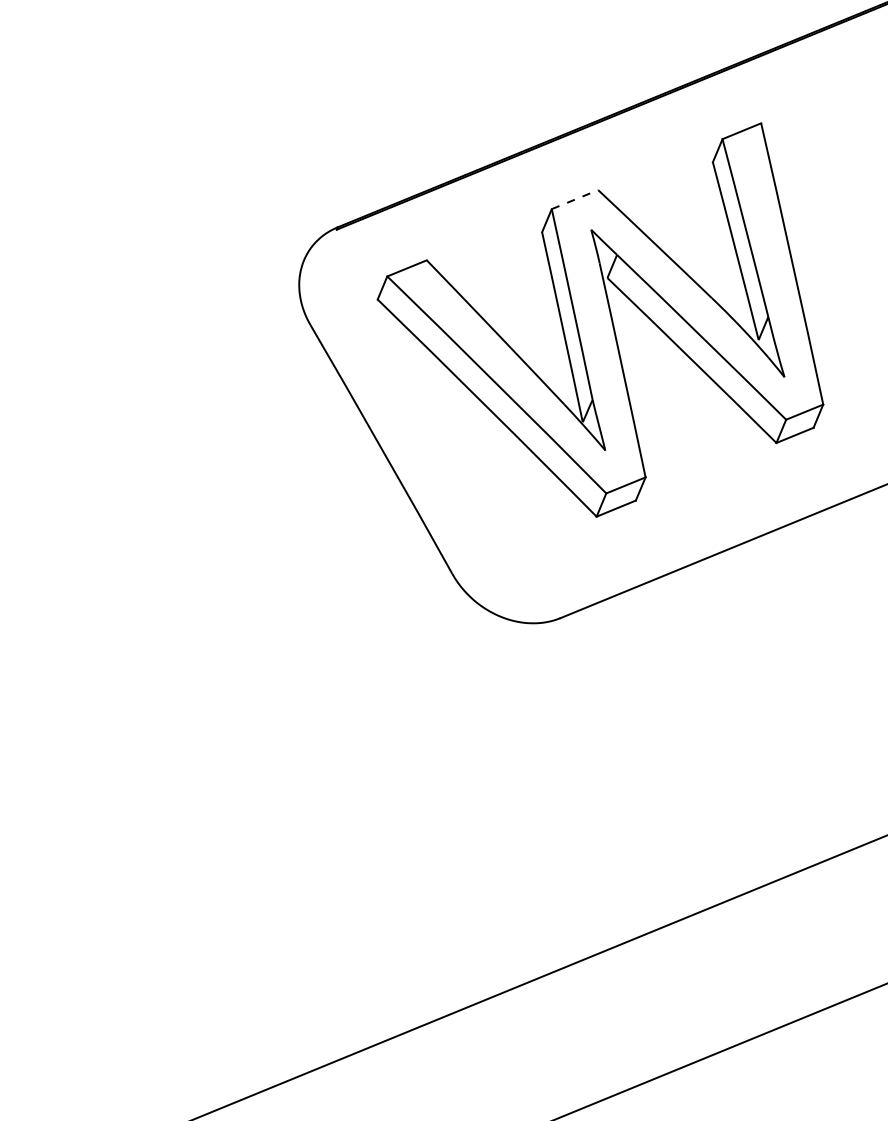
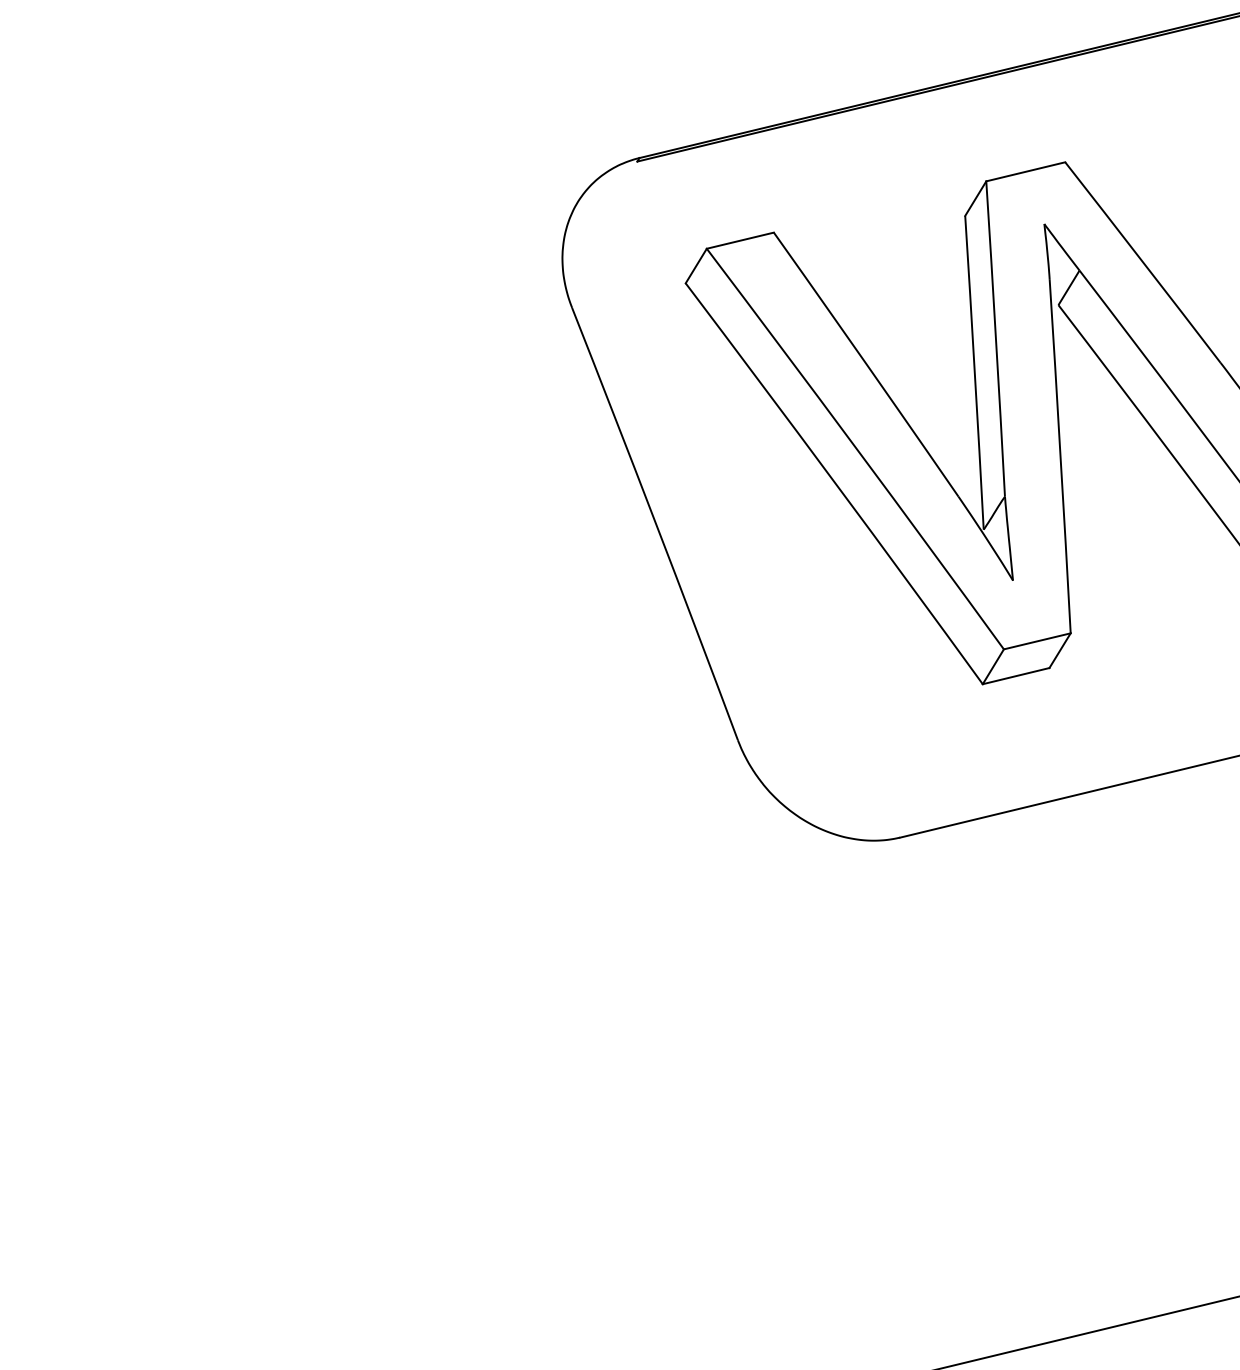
line: (575, 199) -> (1026, 171), dashed -> solid

